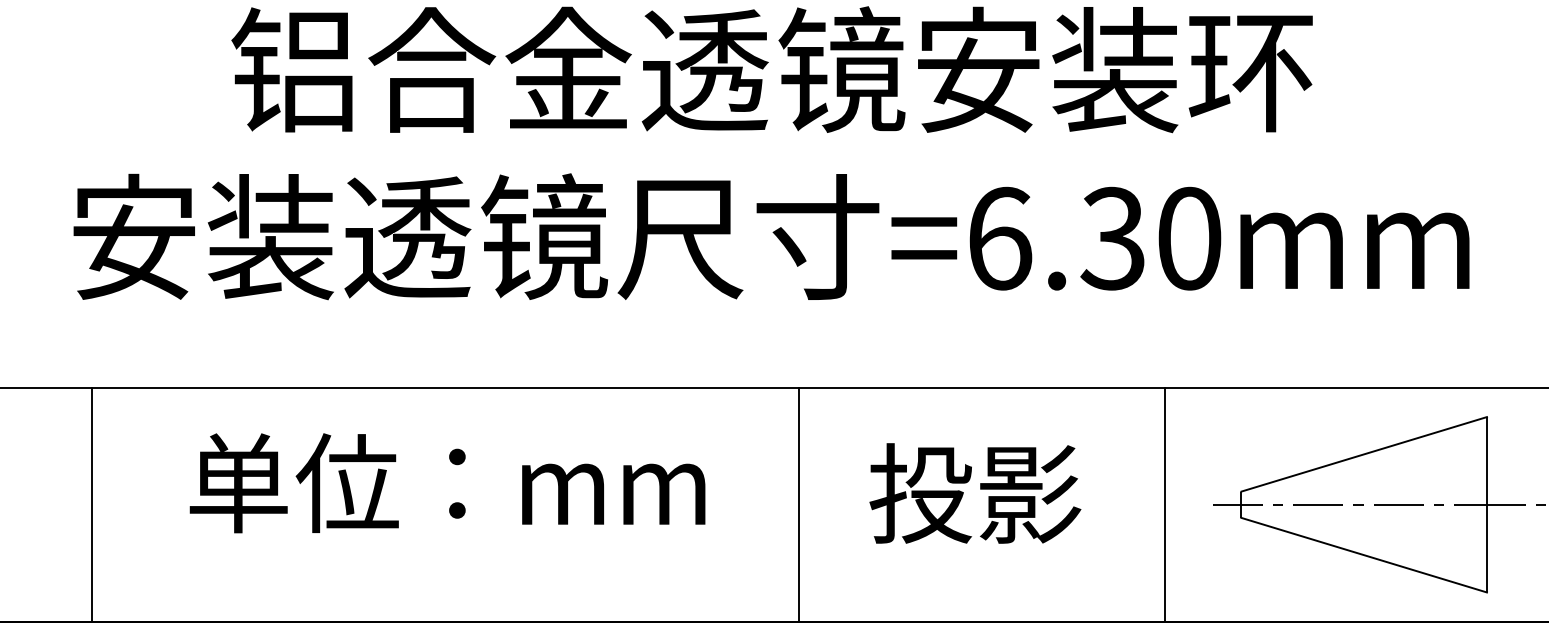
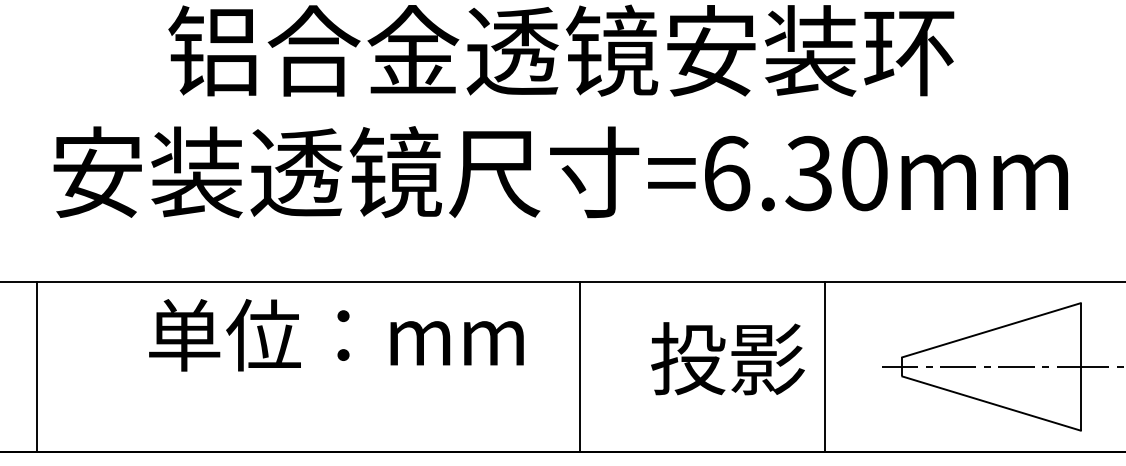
text: (447, 483) -> (336, 335), moved
text: (974, 493) -> (727, 358), moved
line: (91, 504) -> (36, 366), moved
line: (1164, 504) -> (824, 366), moved

